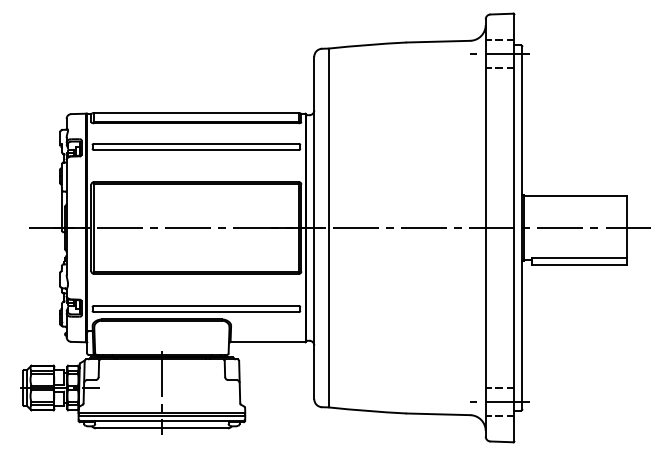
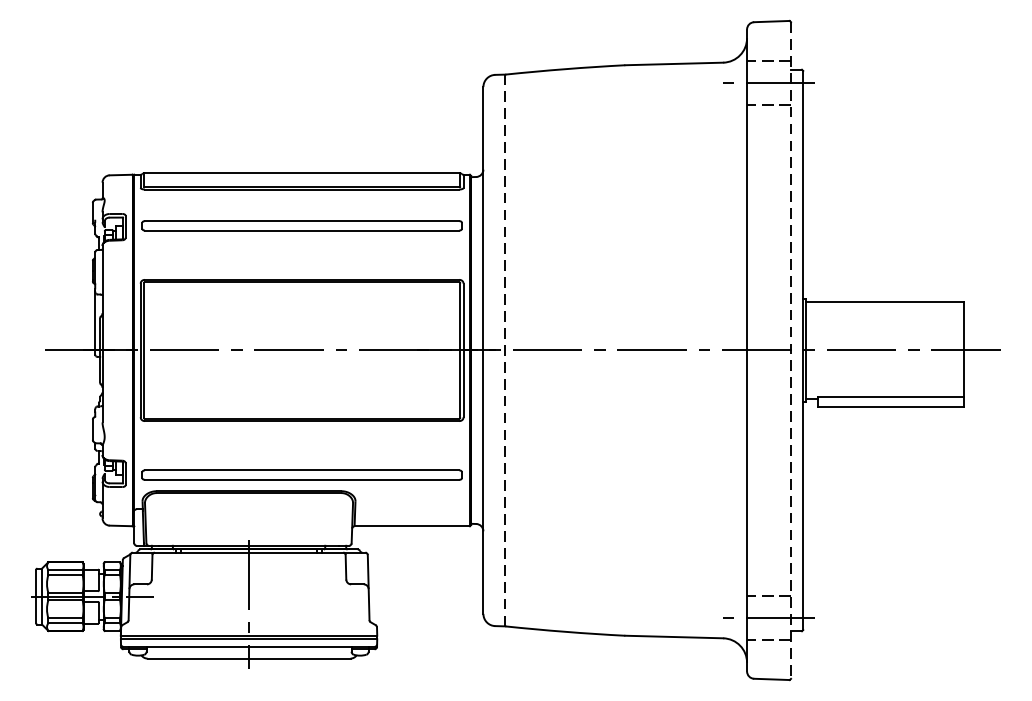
line: (328, 227) -> (505, 349), solid -> dashed
line: (514, 228) -> (791, 351), solid -> dashed

